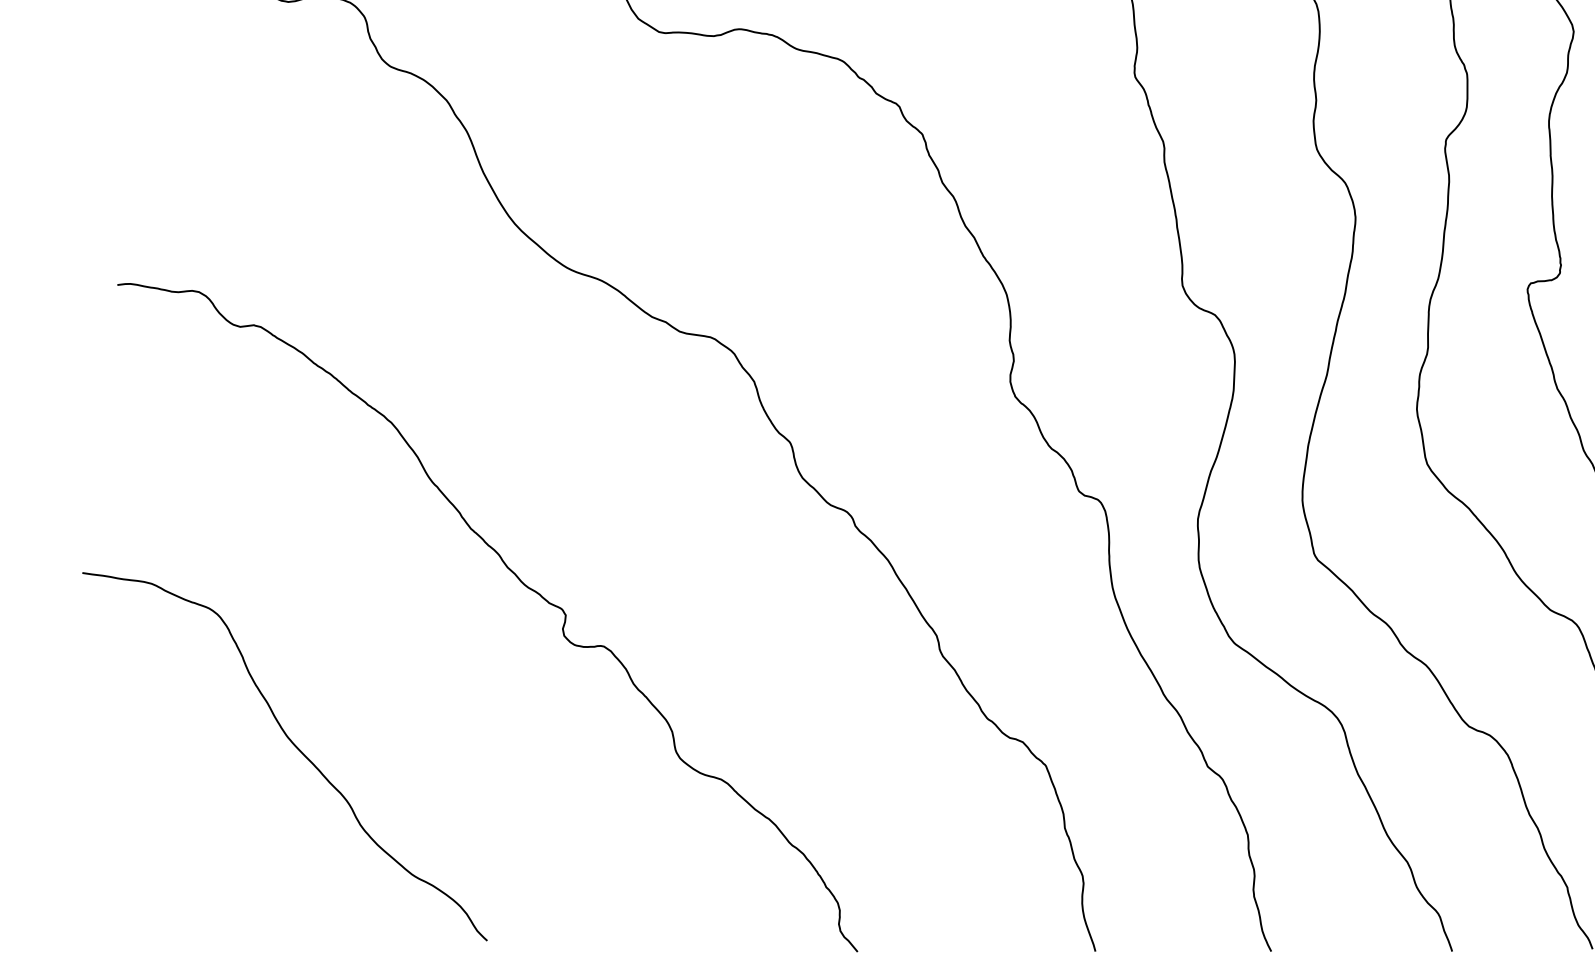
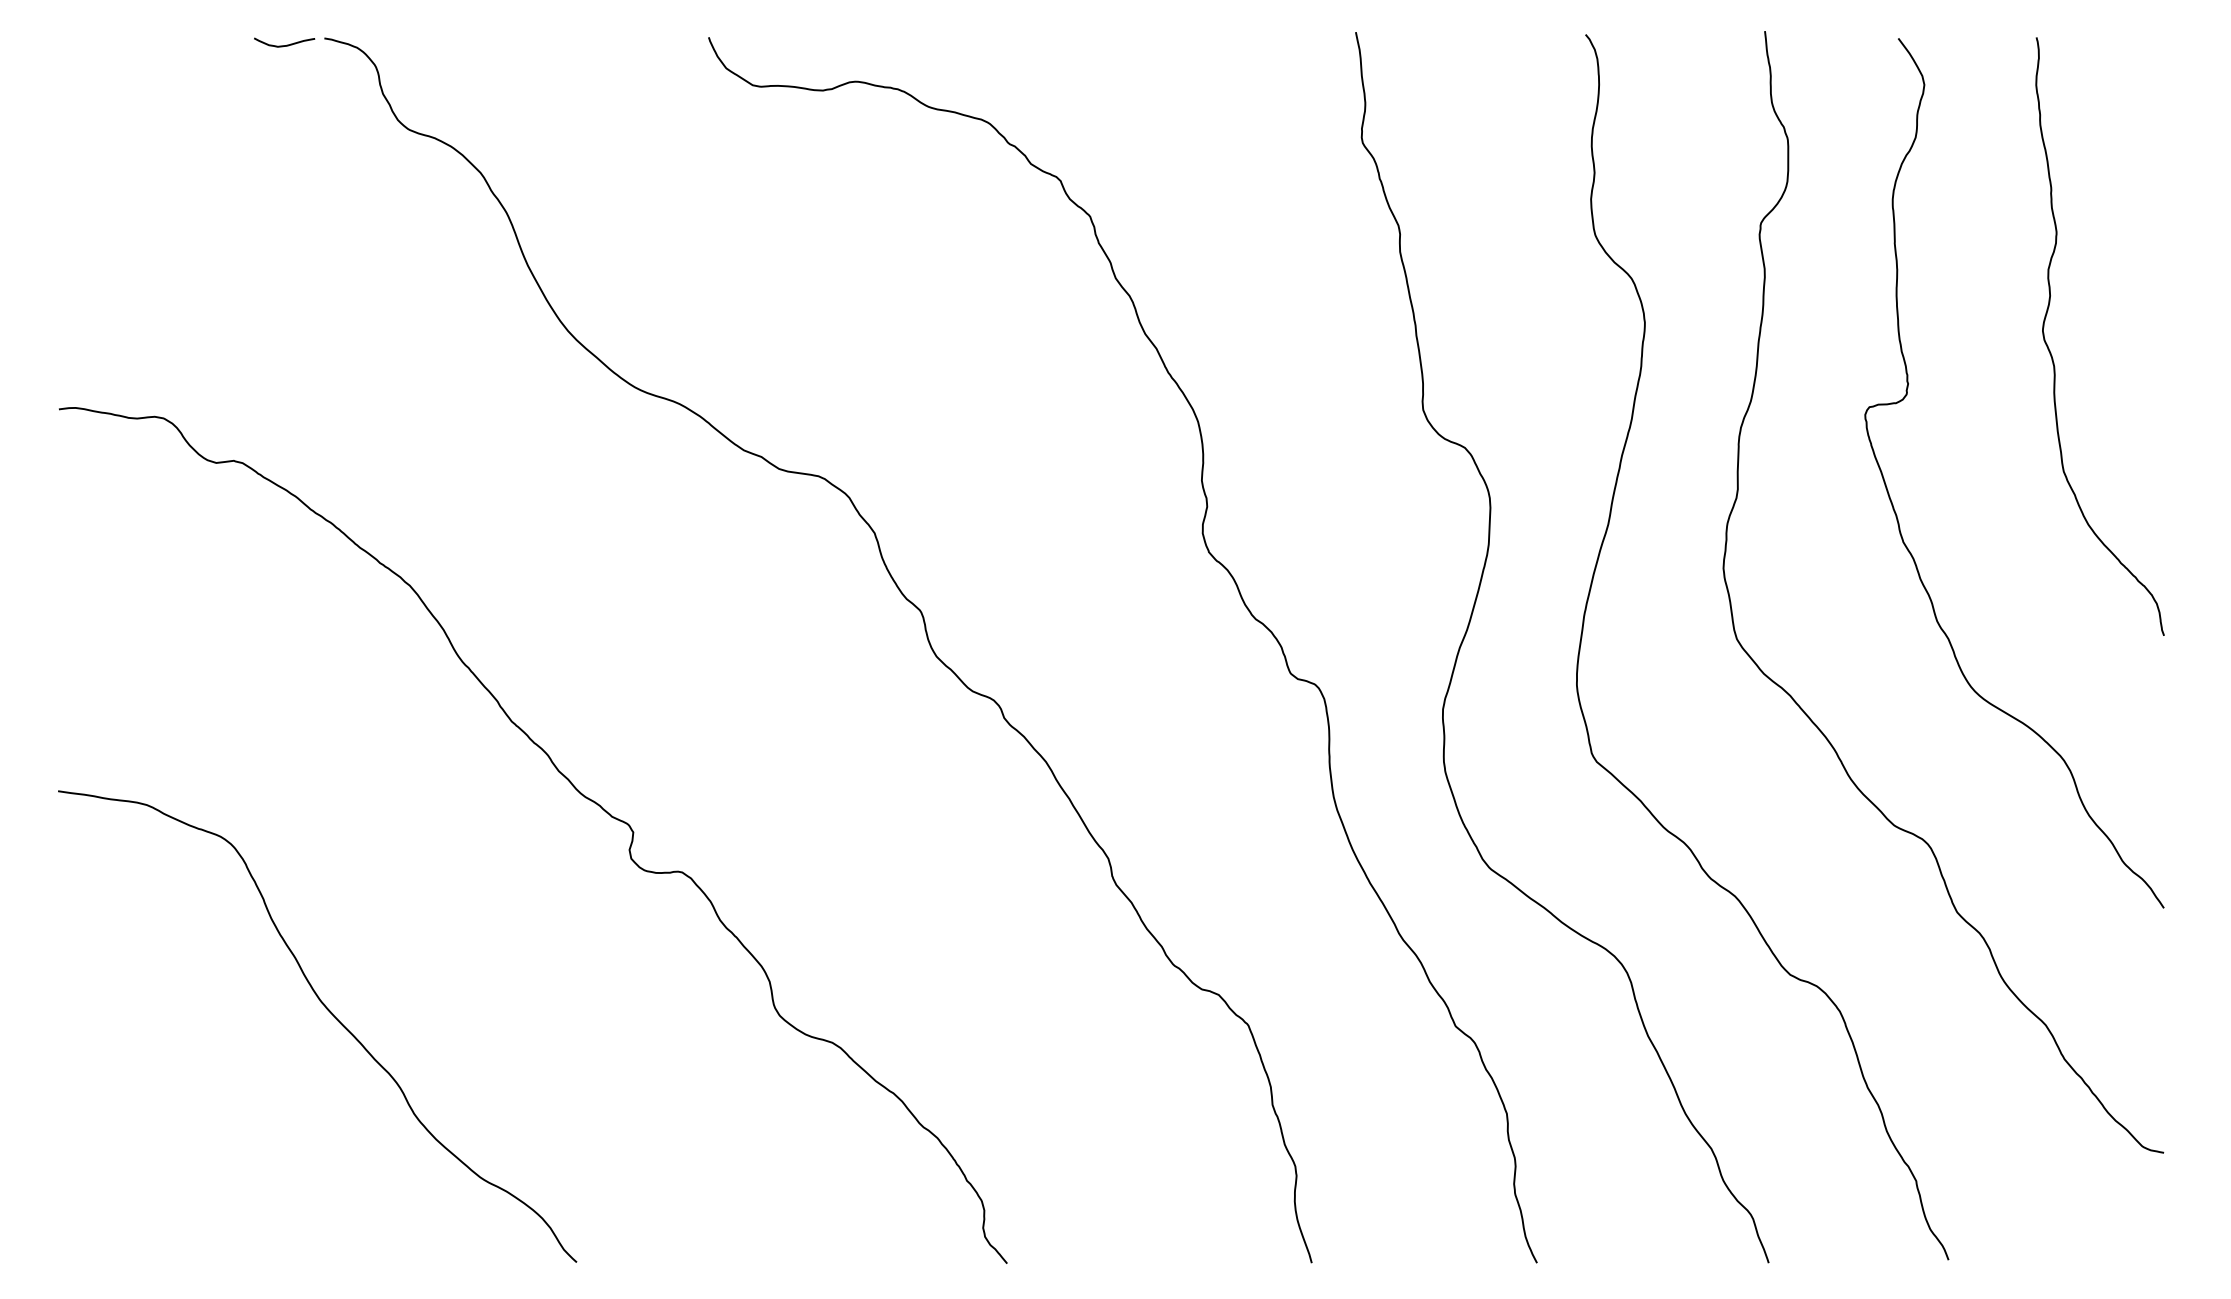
curve: (295, 746) -> (330, 1013), moved

